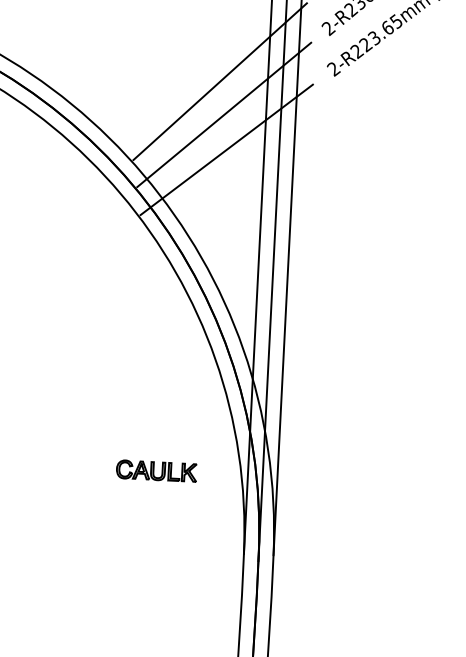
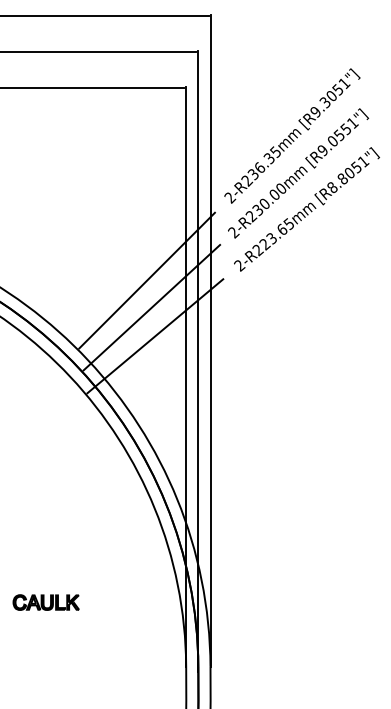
part: (155, 470) -> (45, 602), moved

